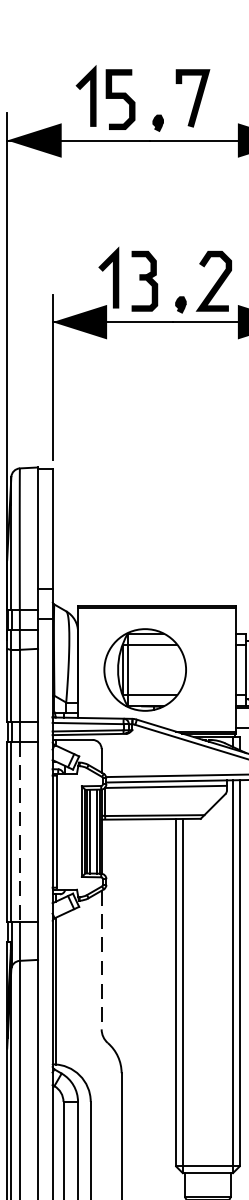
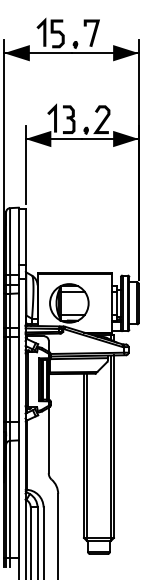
line: (20, 833) -> (10, 380), dashed -> solid
line: (101, 960) -> (48, 440), dashed -> solid

